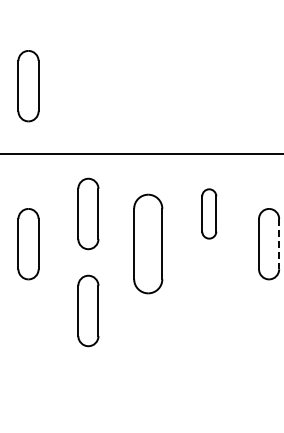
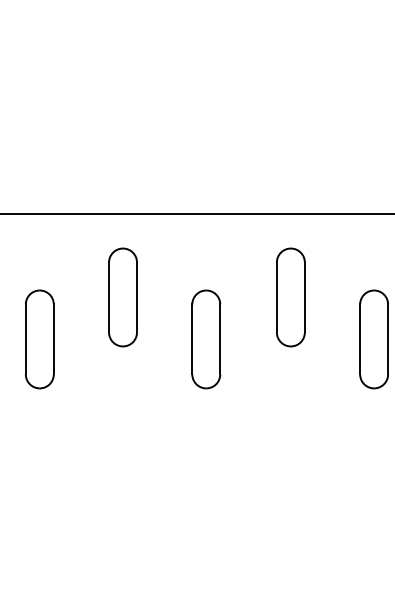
part: (28, 86) -> (39, 120), removed
part: (209, 213) -> (291, 296), size x1.43
part: (148, 244) -> (206, 339), size x0.71
line: (279, 244) -> (388, 339), dashed -> solid
part: (88, 310) -> (123, 431), removed

